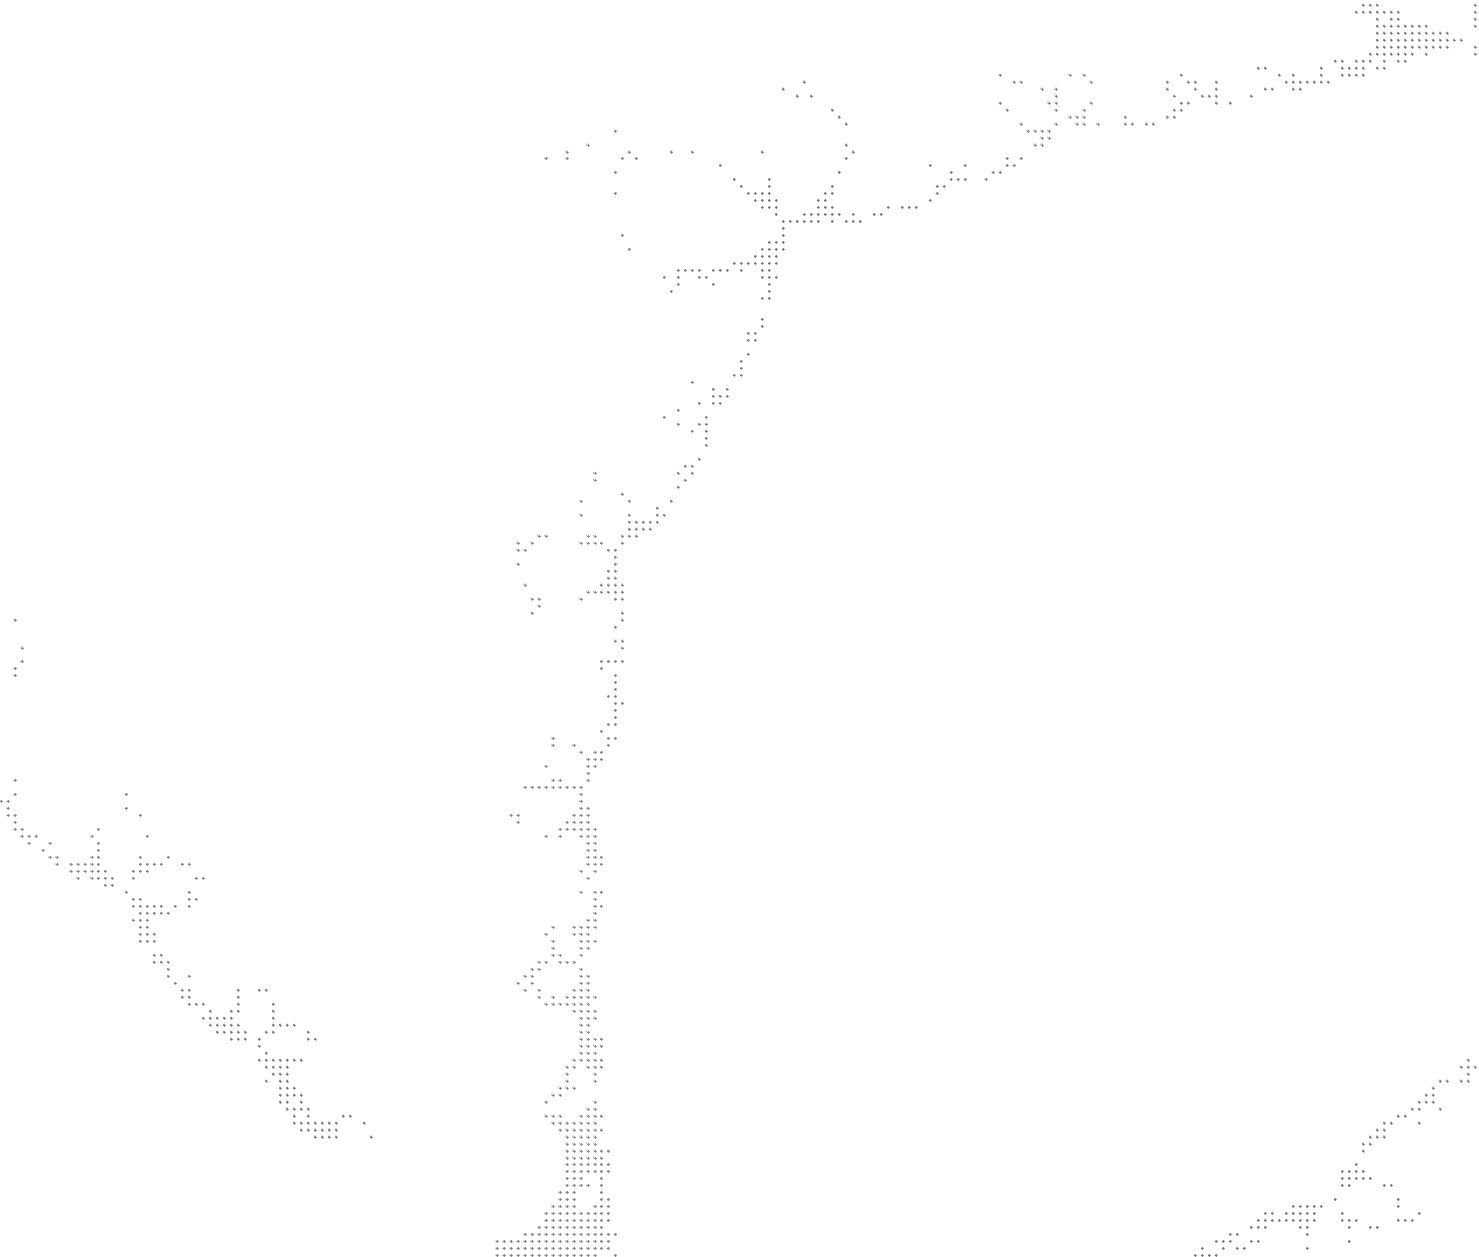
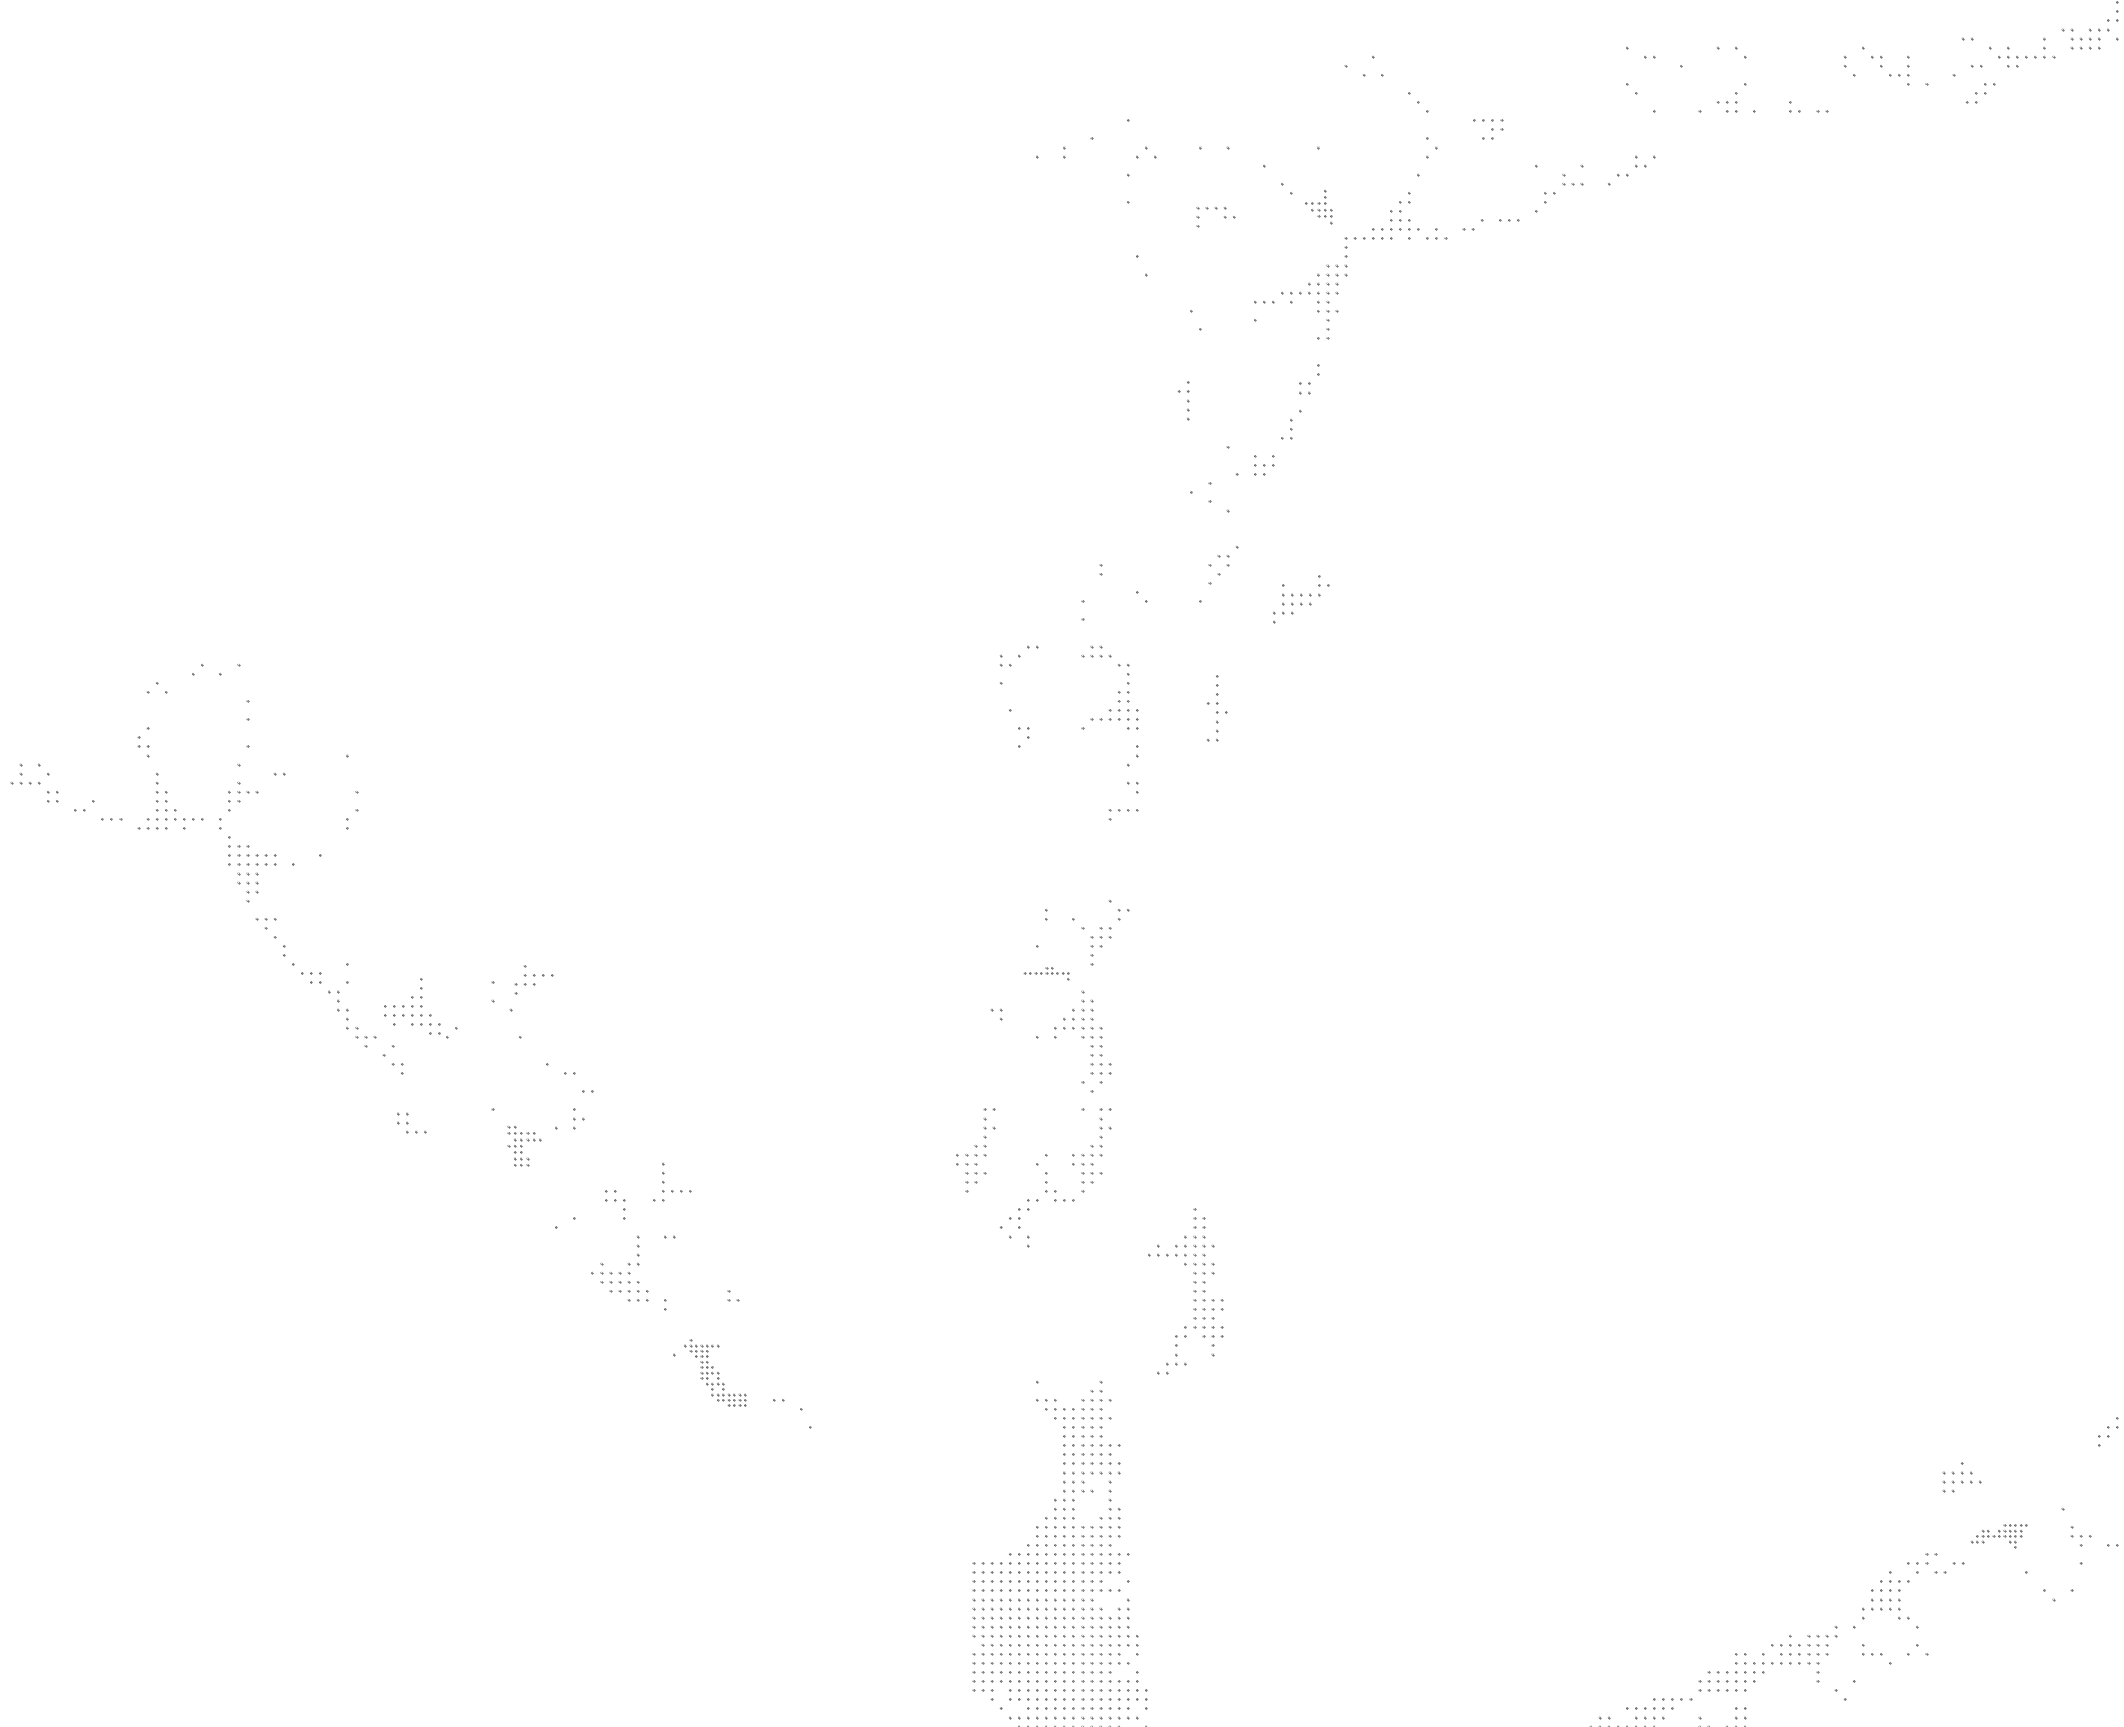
part: (1052, 99) -> (1695, 79), removed
part: (1177, 109) -> (1980, 93), moved
part: (1038, 137) -> (1488, 129), moved
part: (762, 196) -> (1318, 206), size x0.7
part: (692, 271) -> (1216, 209), moved
part: (702, 430) -> (1183, 400), moved
part: (643, 525) -> (1301, 599), moved
part: (615, 700) -> (1216, 708), moved
part: (552, 787) -> (1046, 973), size x0.6
part: (91, 864) -> (412, 1006), moved
part: (147, 867) -> (533, 979), moved
part: (150, 919) -> (524, 1145), size x0.7
part: (498, 923) -> (975, 1150), added
part: (161, 965) -> (615, 1204), moved
part: (192, 996) -> (411, 1122), moved
part: (274, 1018) -> (664, 1182), moved
part: (579, 1032) -> (1193, 1291), moved
part: (297, 1094) -> (715, 1372), size x0.6
part: (1355, 1175) -> (1961, 1477), moved
part: (1285, 1220) -> (1998, 1536), size x0.6

